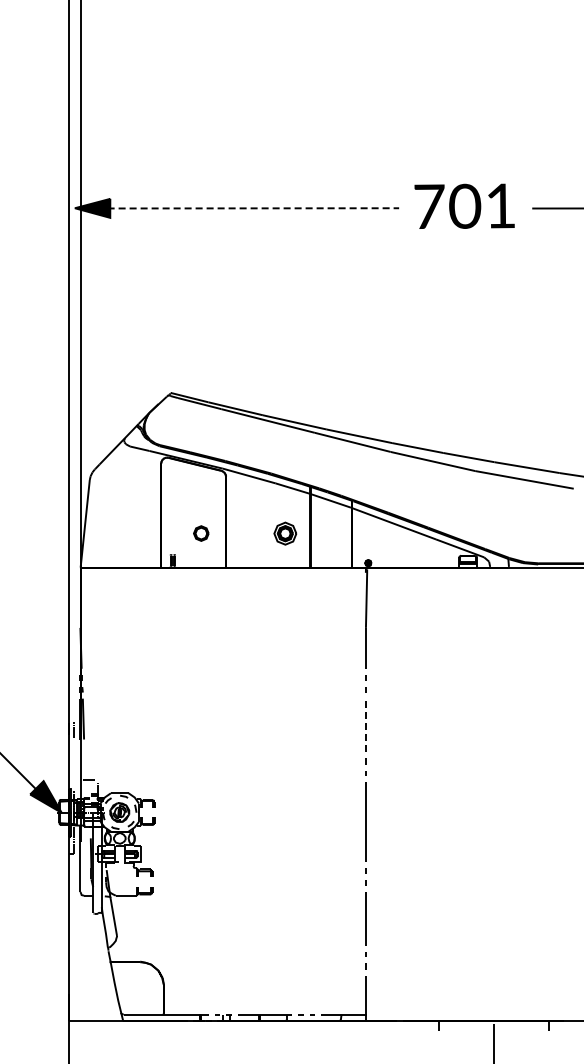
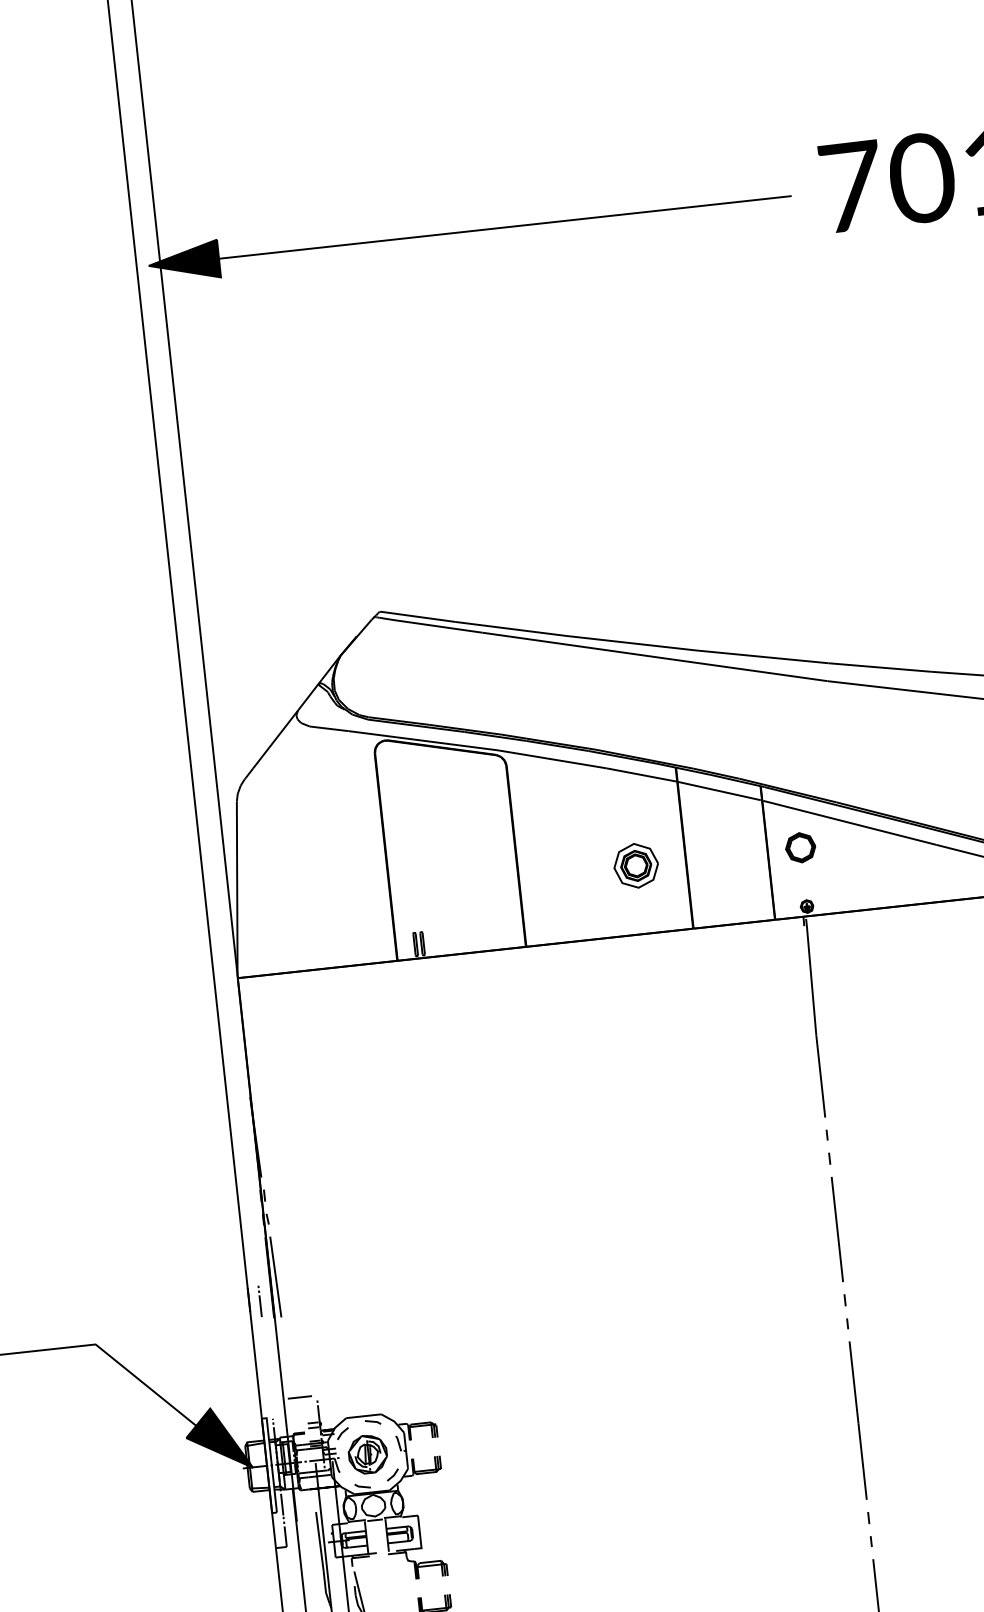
line: (253, 208) -> (502, 227), dashed -> solid
part: (201, 533) -> (801, 847), moved
line: (365, 725) -> (836, 1228), dashed -> solid

